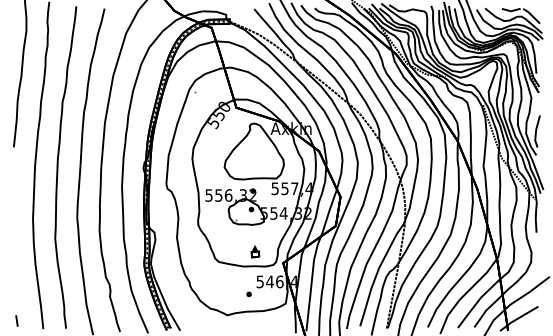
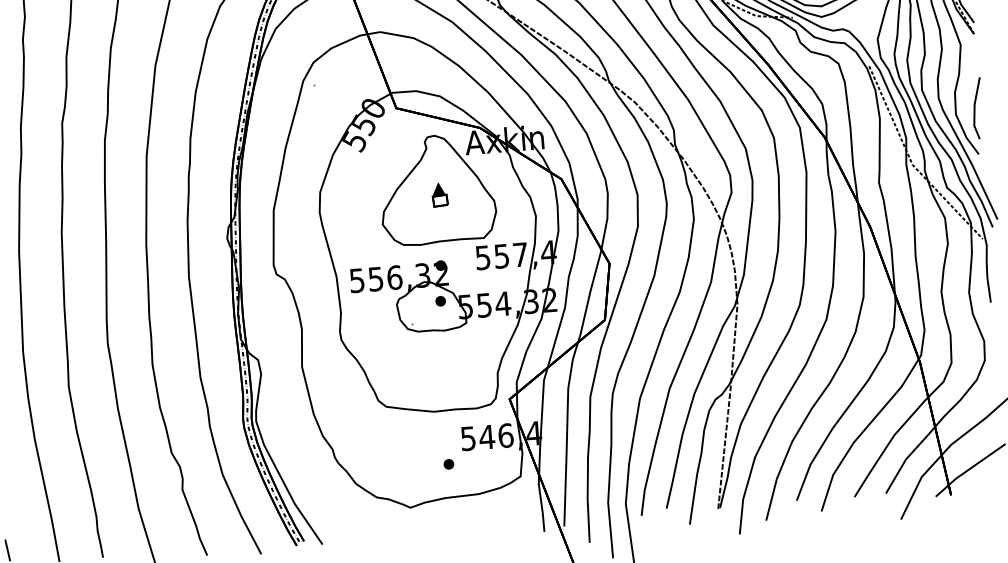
part: (255, 251) -> (440, 195), moved

